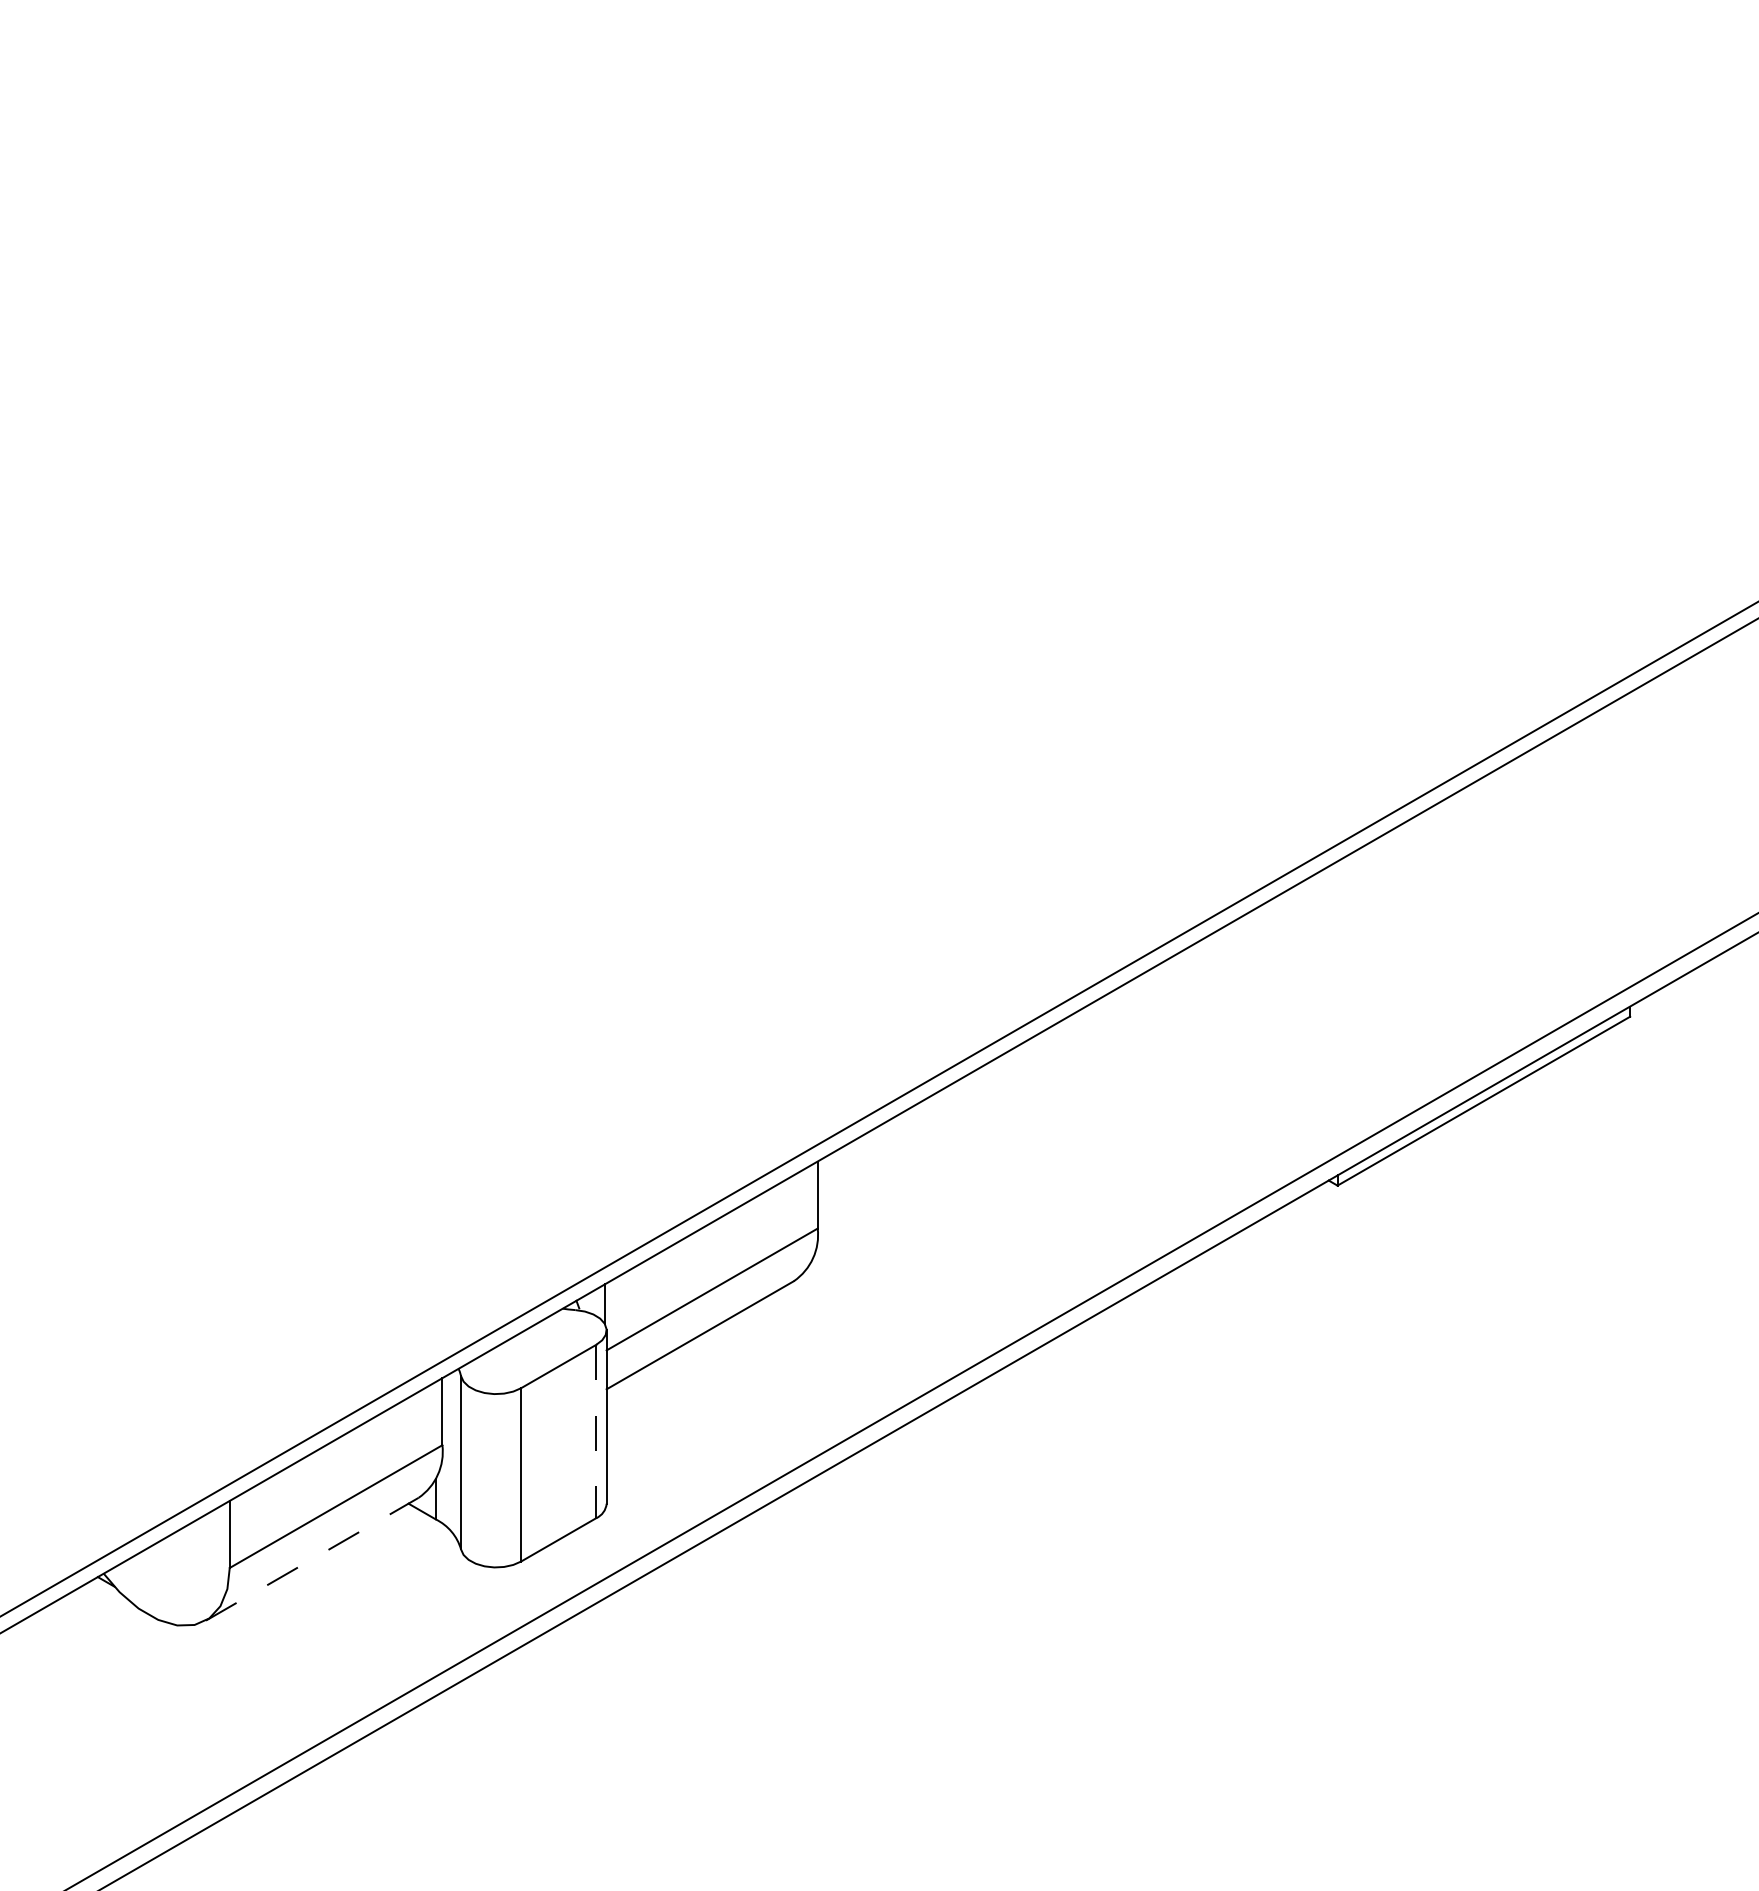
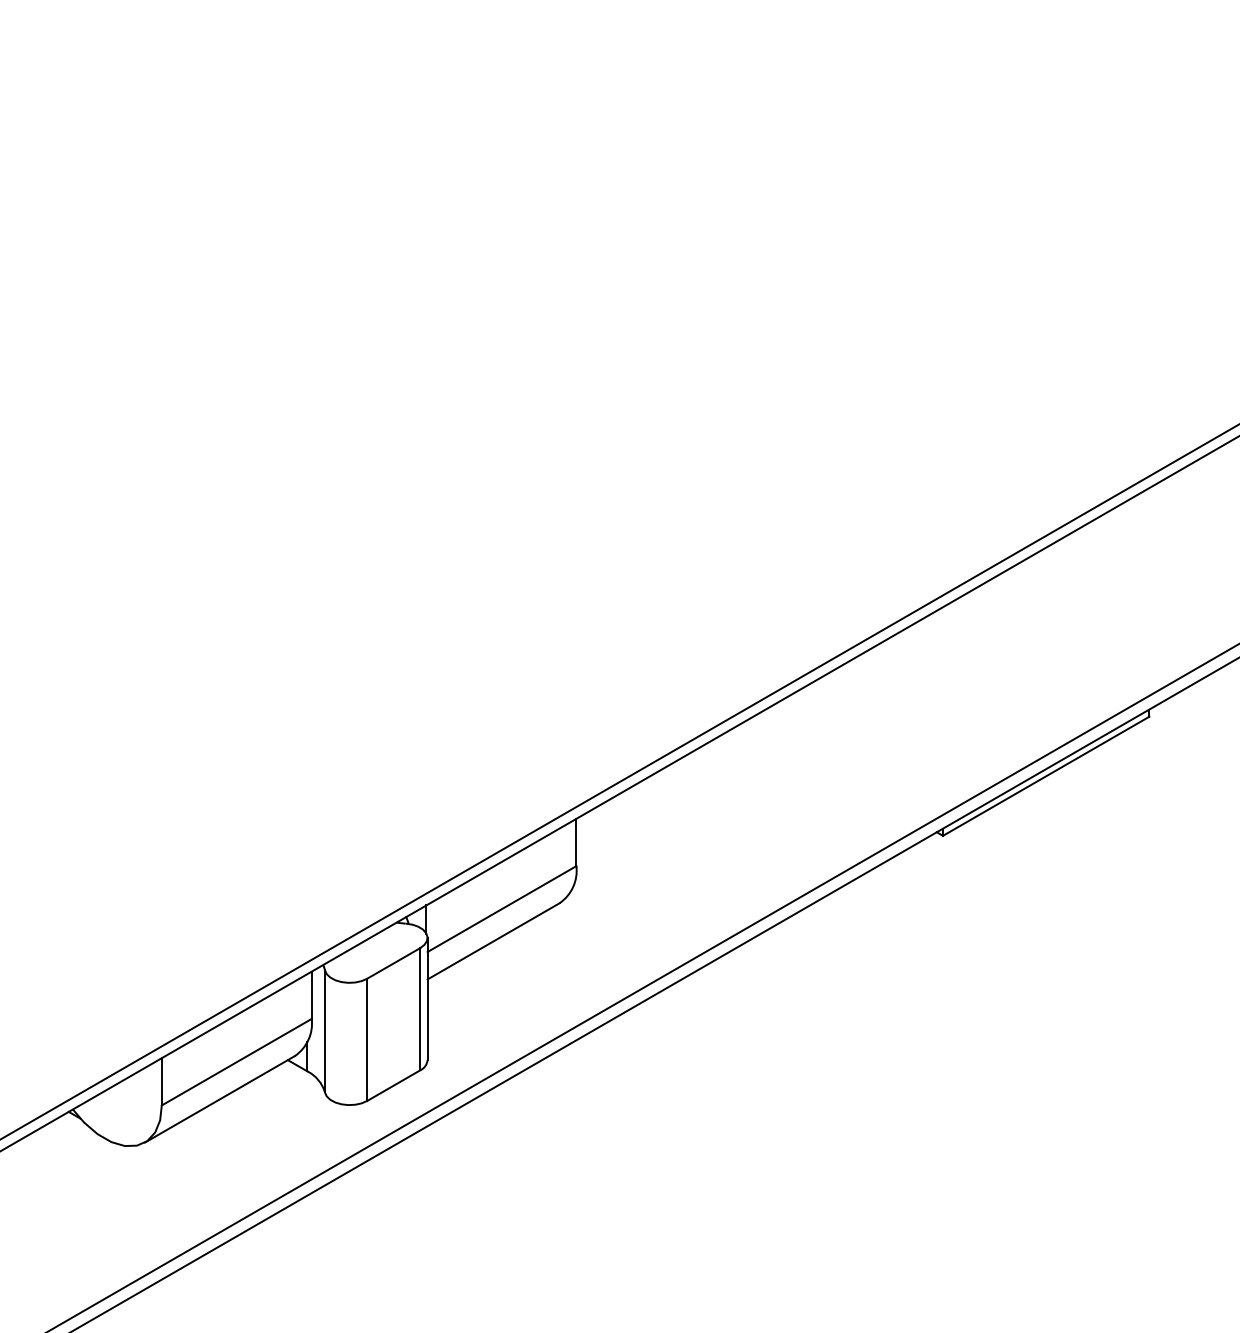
line: (596, 1431) -> (420, 1009), dashed -> solid
line: (312, 1559) -> (220, 1099), dashed -> solid

